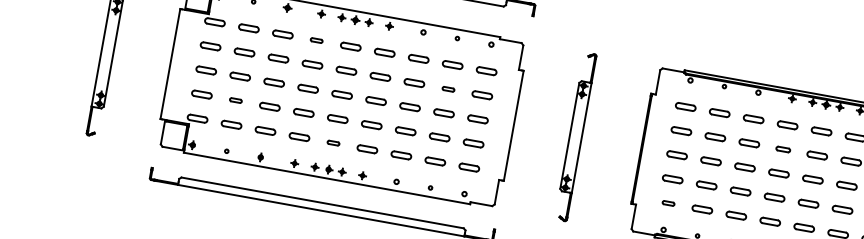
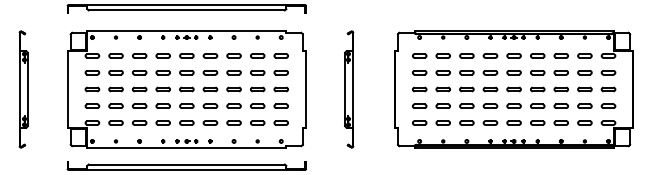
part: (315, 39) -> (162, 55), size x1.67
part: (448, 88) -> (257, 72), size x1.67
part: (235, 99) -> (115, 105), size x1.67
part: (333, 142) -> (186, 122), size x1.67
part: (783, 149) -> (490, 72), size x1.43
part: (668, 202) -> (419, 122), size x1.67

